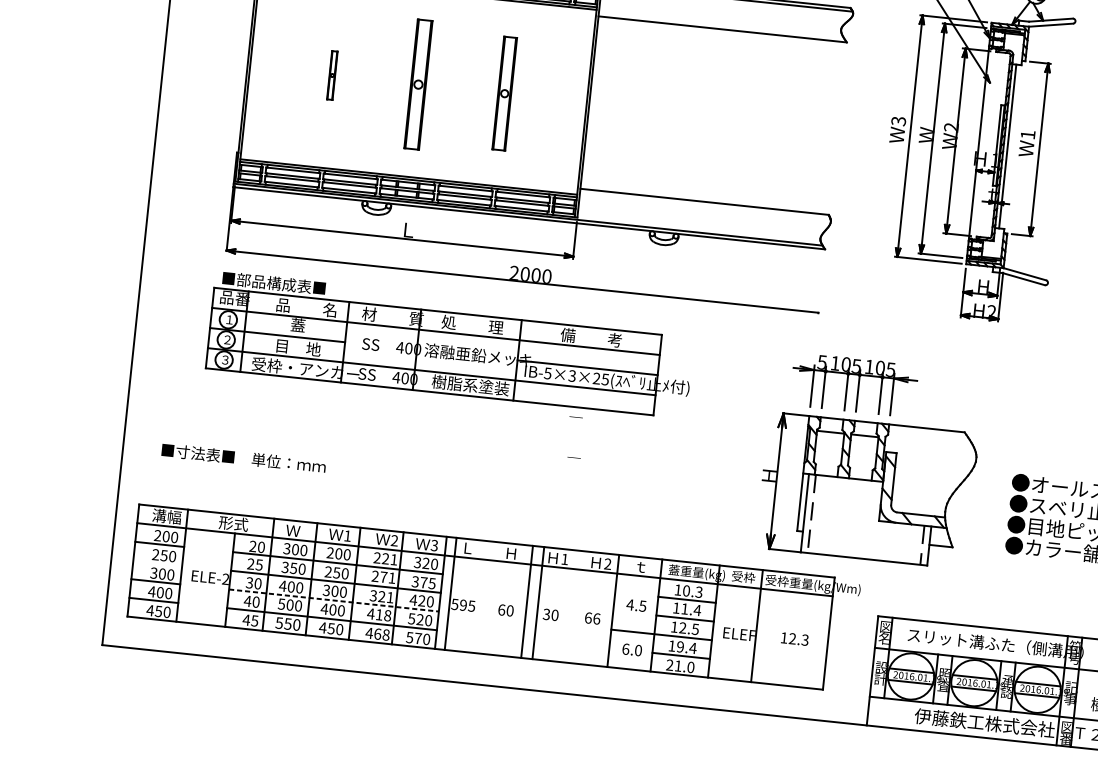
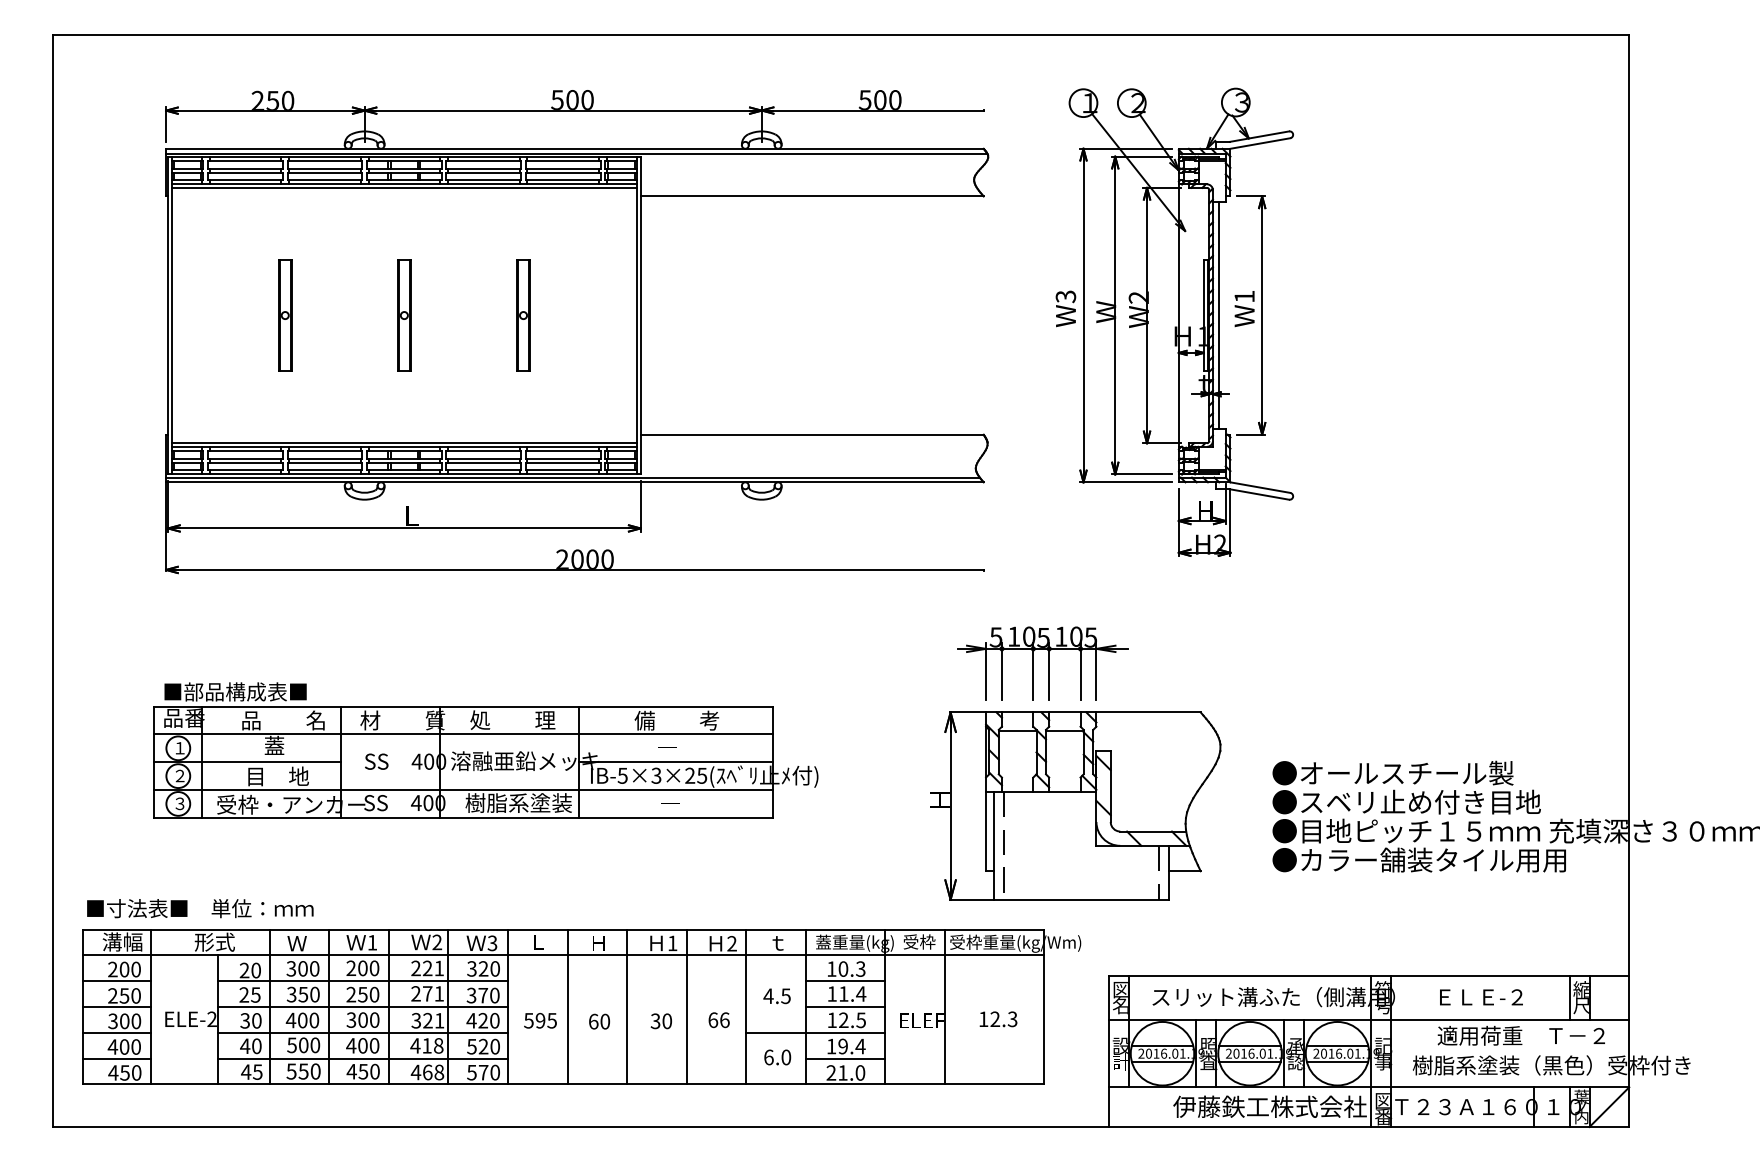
part: (332, 75) -> (285, 315), size x1.67
part: (418, 84) -> (404, 315), size x0.62
part: (504, 93) -> (523, 315), size x0.71
part: (450, 344) -> (485, 750), moved
text: (243, 458) -> (200, 908), moved
line: (157, 562) -> (116, 1006), added
text: (432, 583) -> (494, 995), 375 -> 370
line: (450, 593) -> (567, 1006), moved
line: (334, 600) -> (363, 1032), dashed -> solid
line: (538, 602) -> (686, 1006), moved

